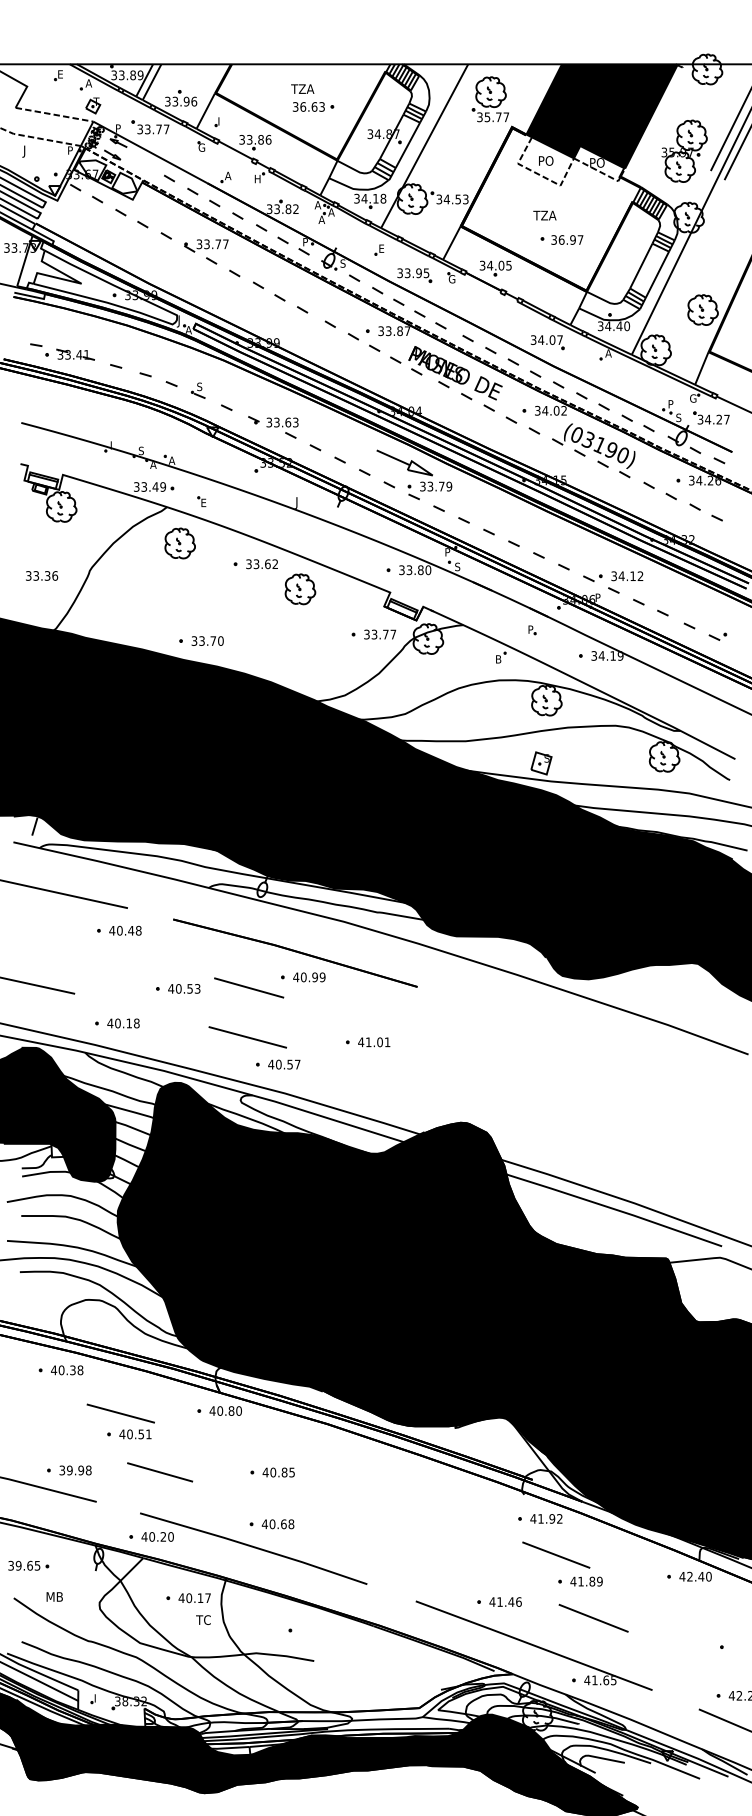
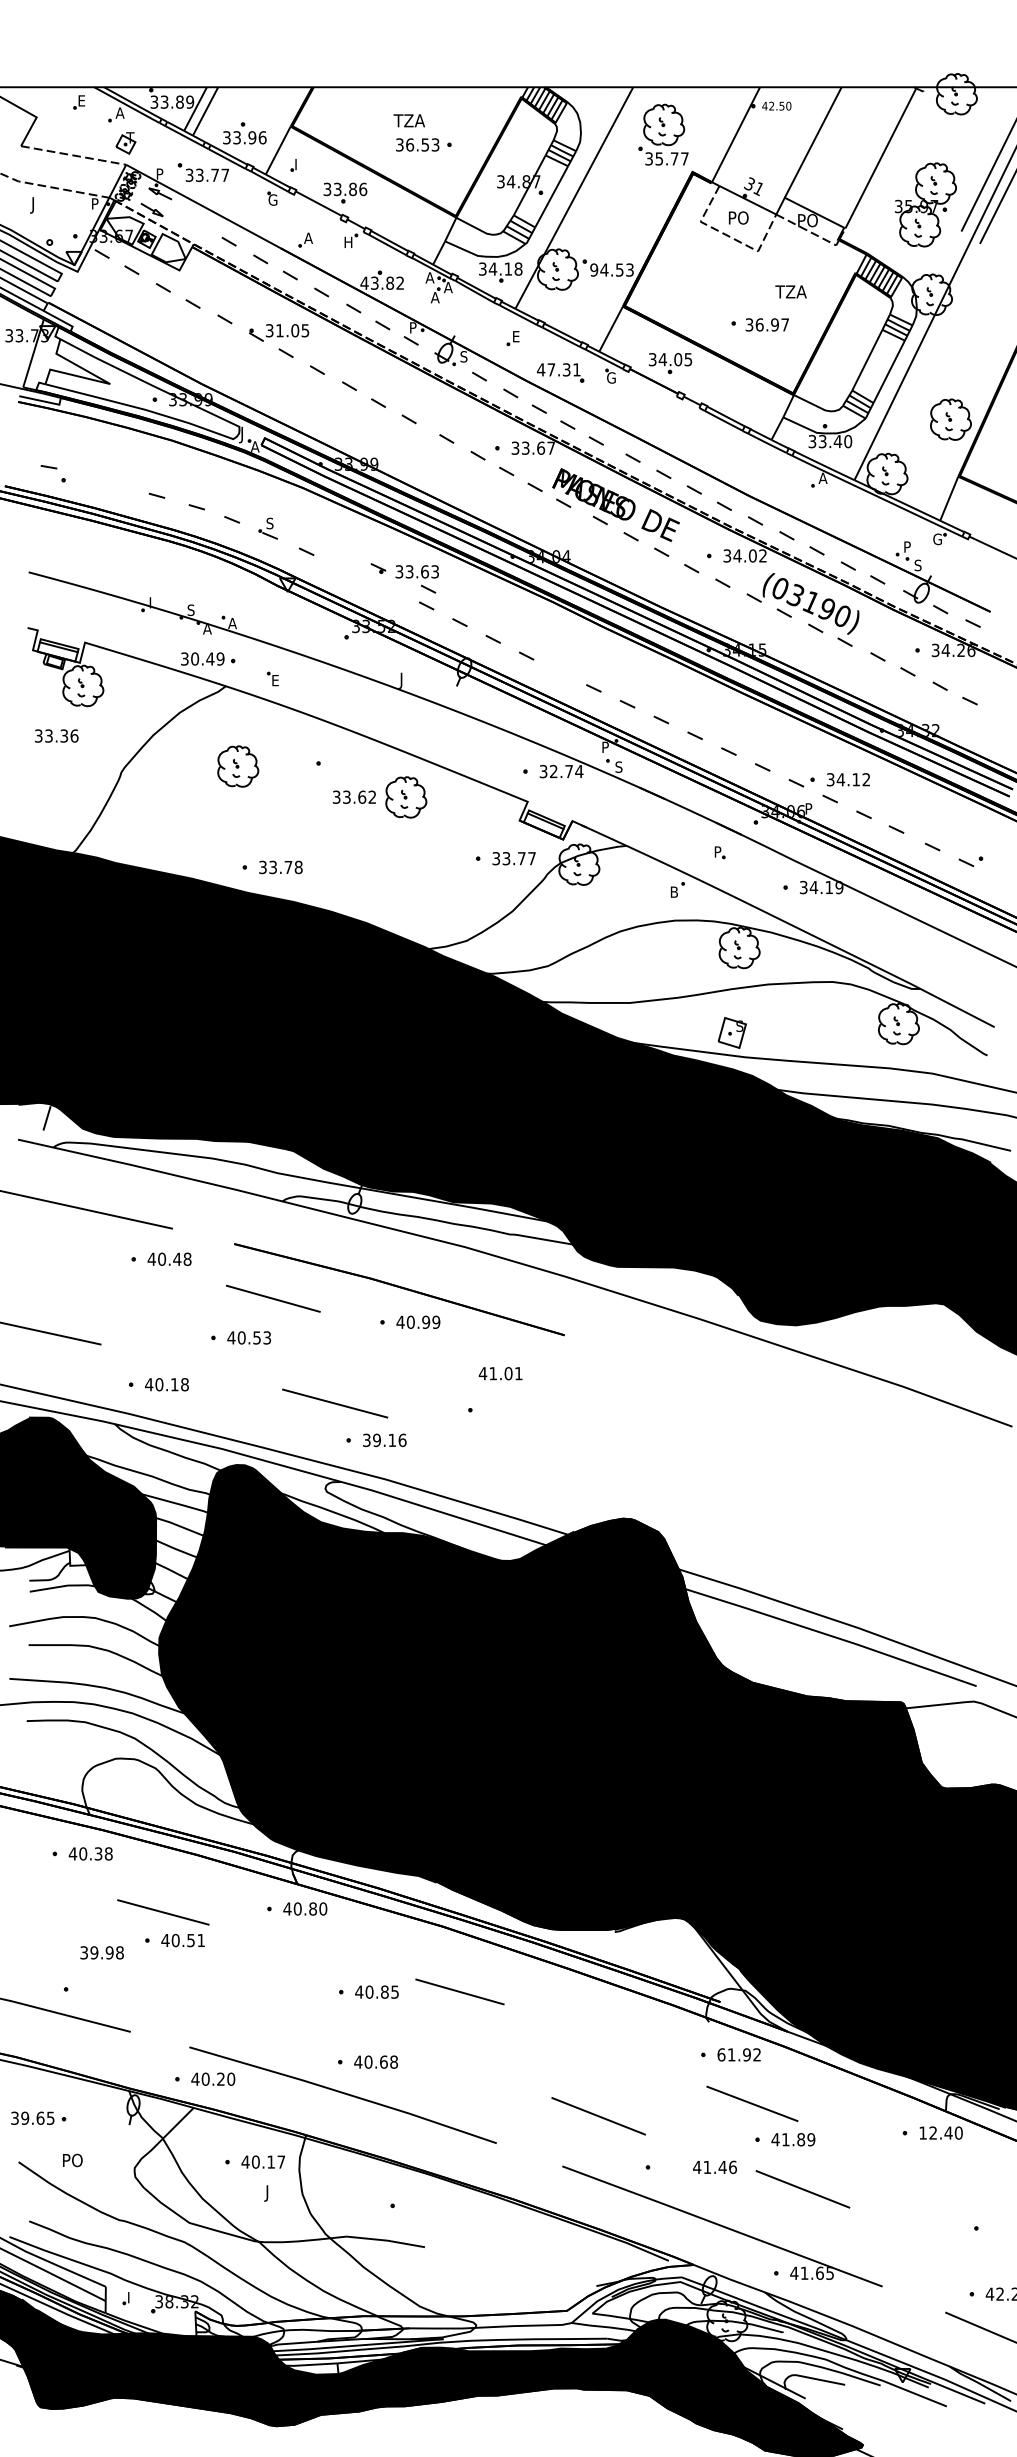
text: (314, 106) -> (425, 144), 36.63 -> 36.53
fill: (601, 116) -> (813, 157), removed
text: (439, 199) -> (594, 270), 34.53 -> 94.53
text: (269, 209) -> (364, 283), 33.82 -> 43.82
text: (544, 215) -> (790, 291), moved
text: (216, 244) -> (292, 330), 33.77 -> 31.05
text: (413, 273) -> (559, 370), 33.95 -> 47.31
text: (608, 326) -> (823, 441), 34.40 -> 33.40
text: (399, 330) -> (540, 447), 33.87 -> 33.67
part: (547, 342) -> (740, 463), removed
part: (75, 354) -> (102, 479), removed
part: (711, 417) -> (962, 565), removed
part: (273, 427) -> (405, 578), moved
part: (414, 474) -> (560, 642), removed
text: (144, 486) -> (195, 658), 33.49 -> 30.49
part: (179, 543) -> (237, 766), moved
text: (261, 564) -> (353, 797), moved
text: (418, 570) -> (565, 771), 33.80 -> 32.74
text: (42, 575) -> (57, 735), moved
text: (220, 640) -> (298, 866), 33.70 -> 33.78
line: (249, 987) -> (273, 1298), moved
text: (374, 1042) -> (501, 1373), moved
text: (284, 1064) -> (384, 1440), 40.57 -> 39.16
text: (75, 1470) -> (102, 1952), moved
line: (160, 1472) -> (460, 1992), moved
text: (533, 1518) -> (721, 2054), 41.92 -> 61.92
line: (442, 1563) -> (598, 2115), added
text: (682, 1576) -> (923, 2132), 42.40 -> 12.40
text: (54, 1596) -> (73, 2159), MB -> PO
text: (505, 1601) -> (714, 2166), moved
text: (202, 1621) -> (273, 2193), TC -> J

